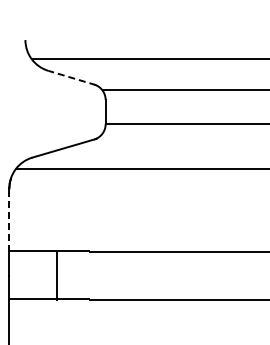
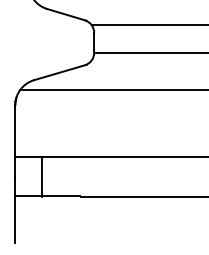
line: (72, 78) -> (67, 15), dashed -> solid
line: (9, 220) -> (15, 131), dashed -> solid
line: (57, 275) -> (41, 176), moved

